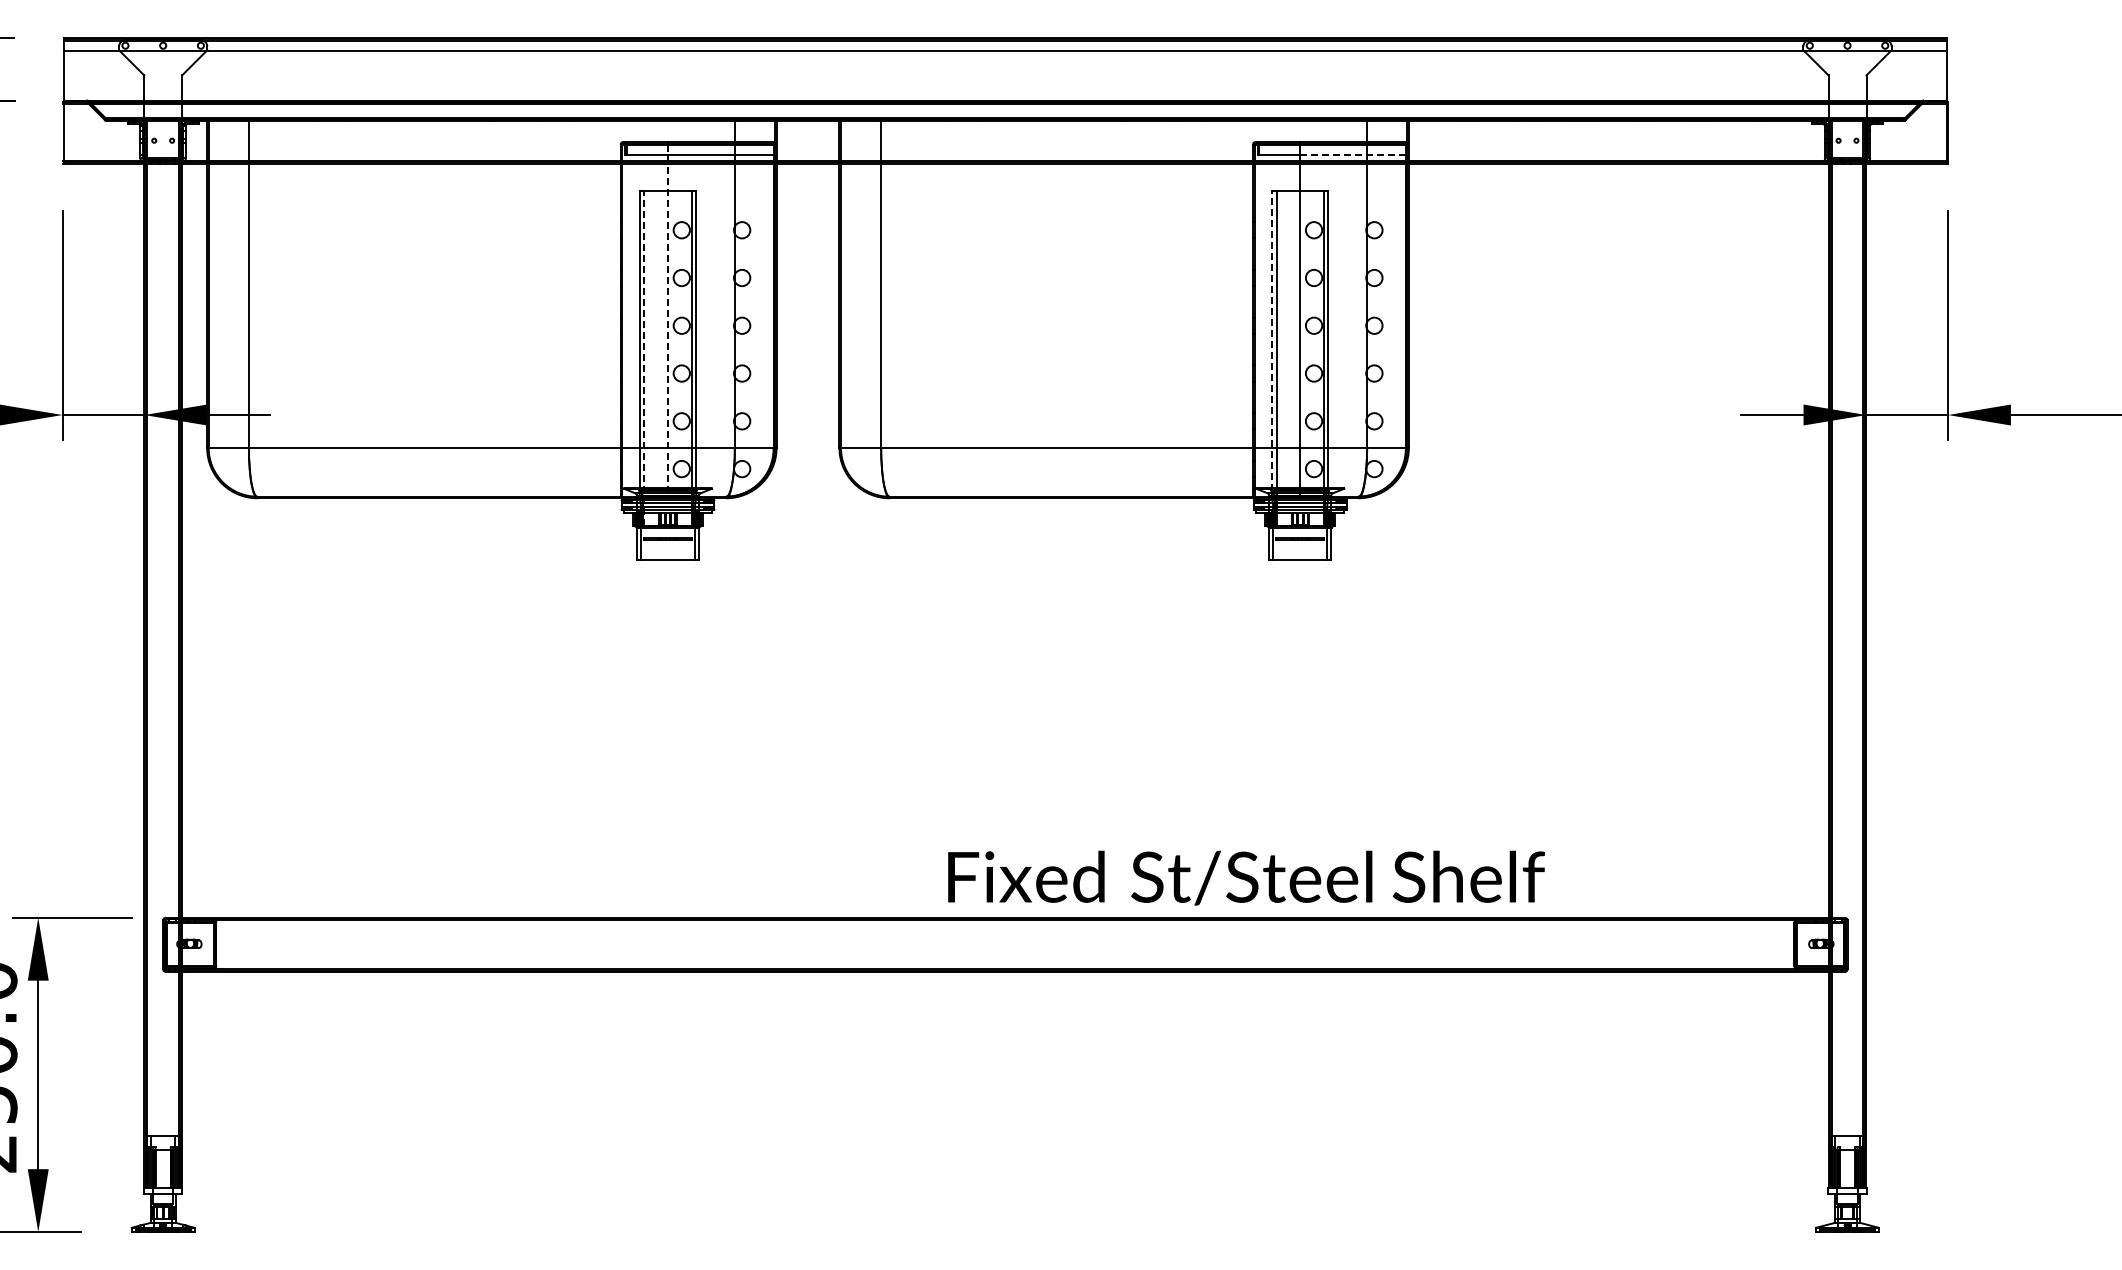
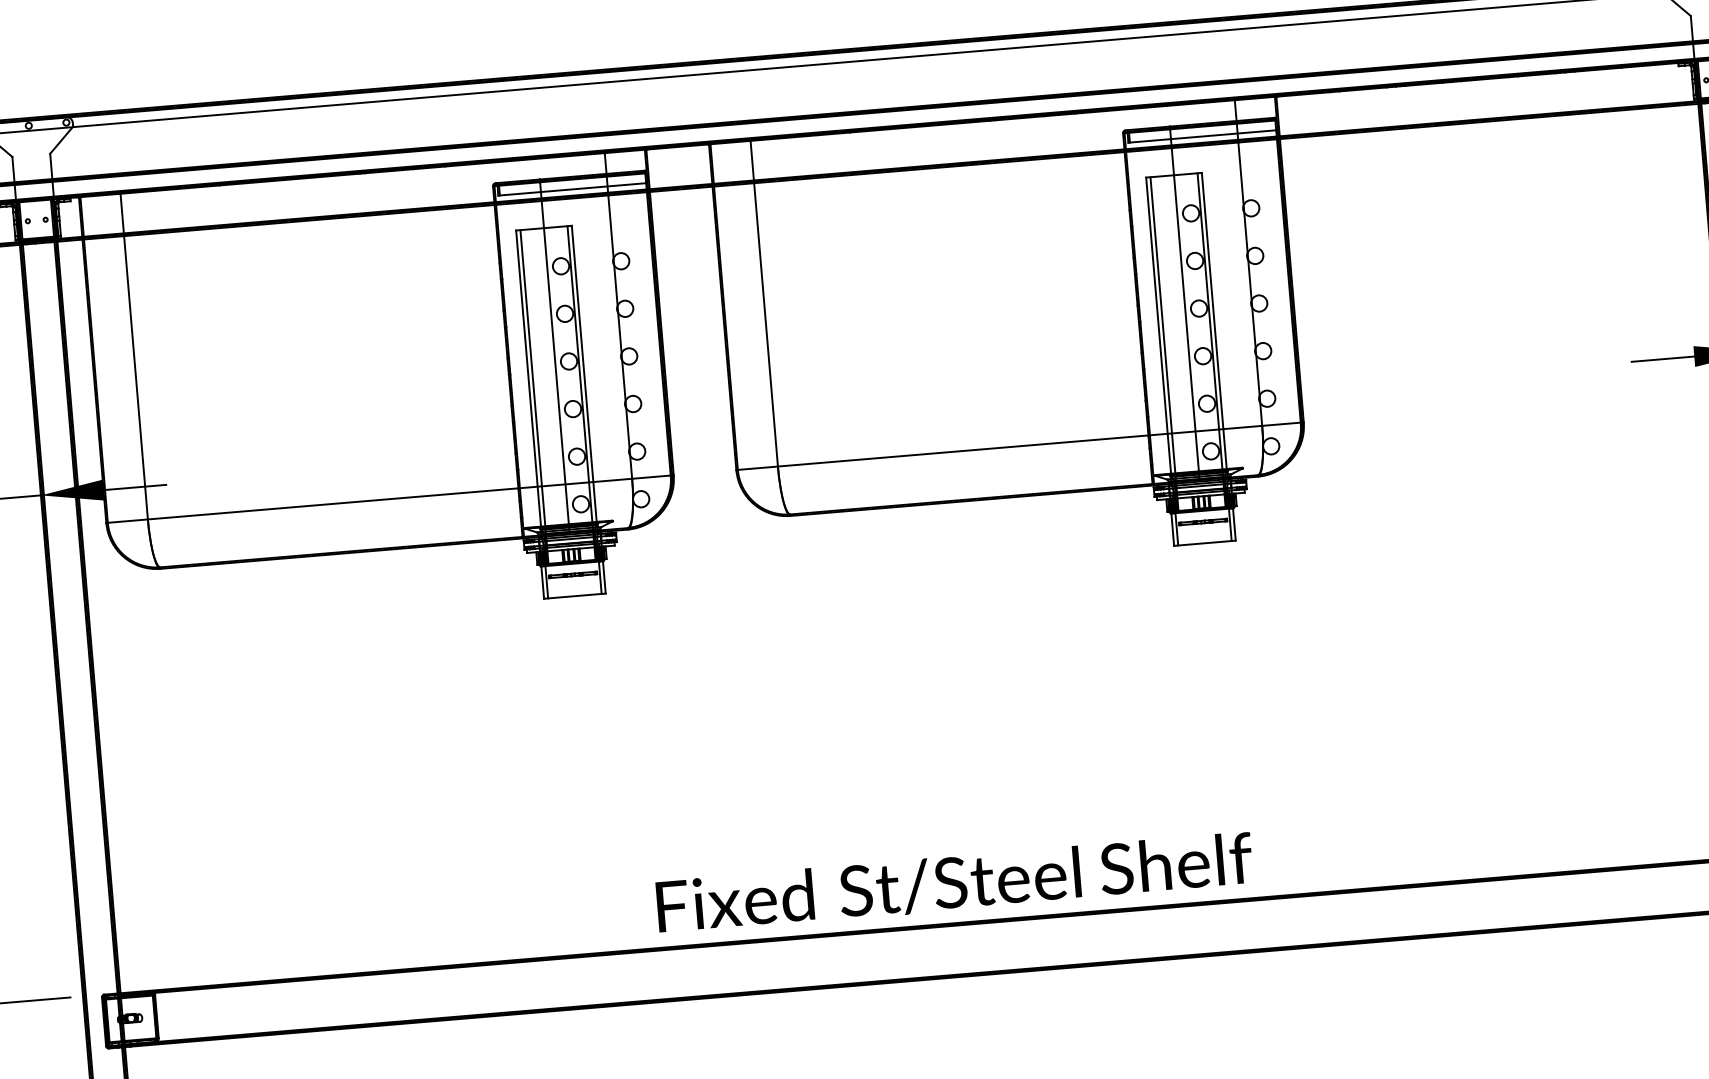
line: (1353, 154) -> (1224, 134), dashed -> solid
line: (667, 320) -> (554, 357), dashed -> solid
line: (1272, 340) -> (1158, 326), dashed -> solid
line: (644, 358) -> (534, 397), dashed -> solid
text: (1246, 877) -> (954, 882), moved

